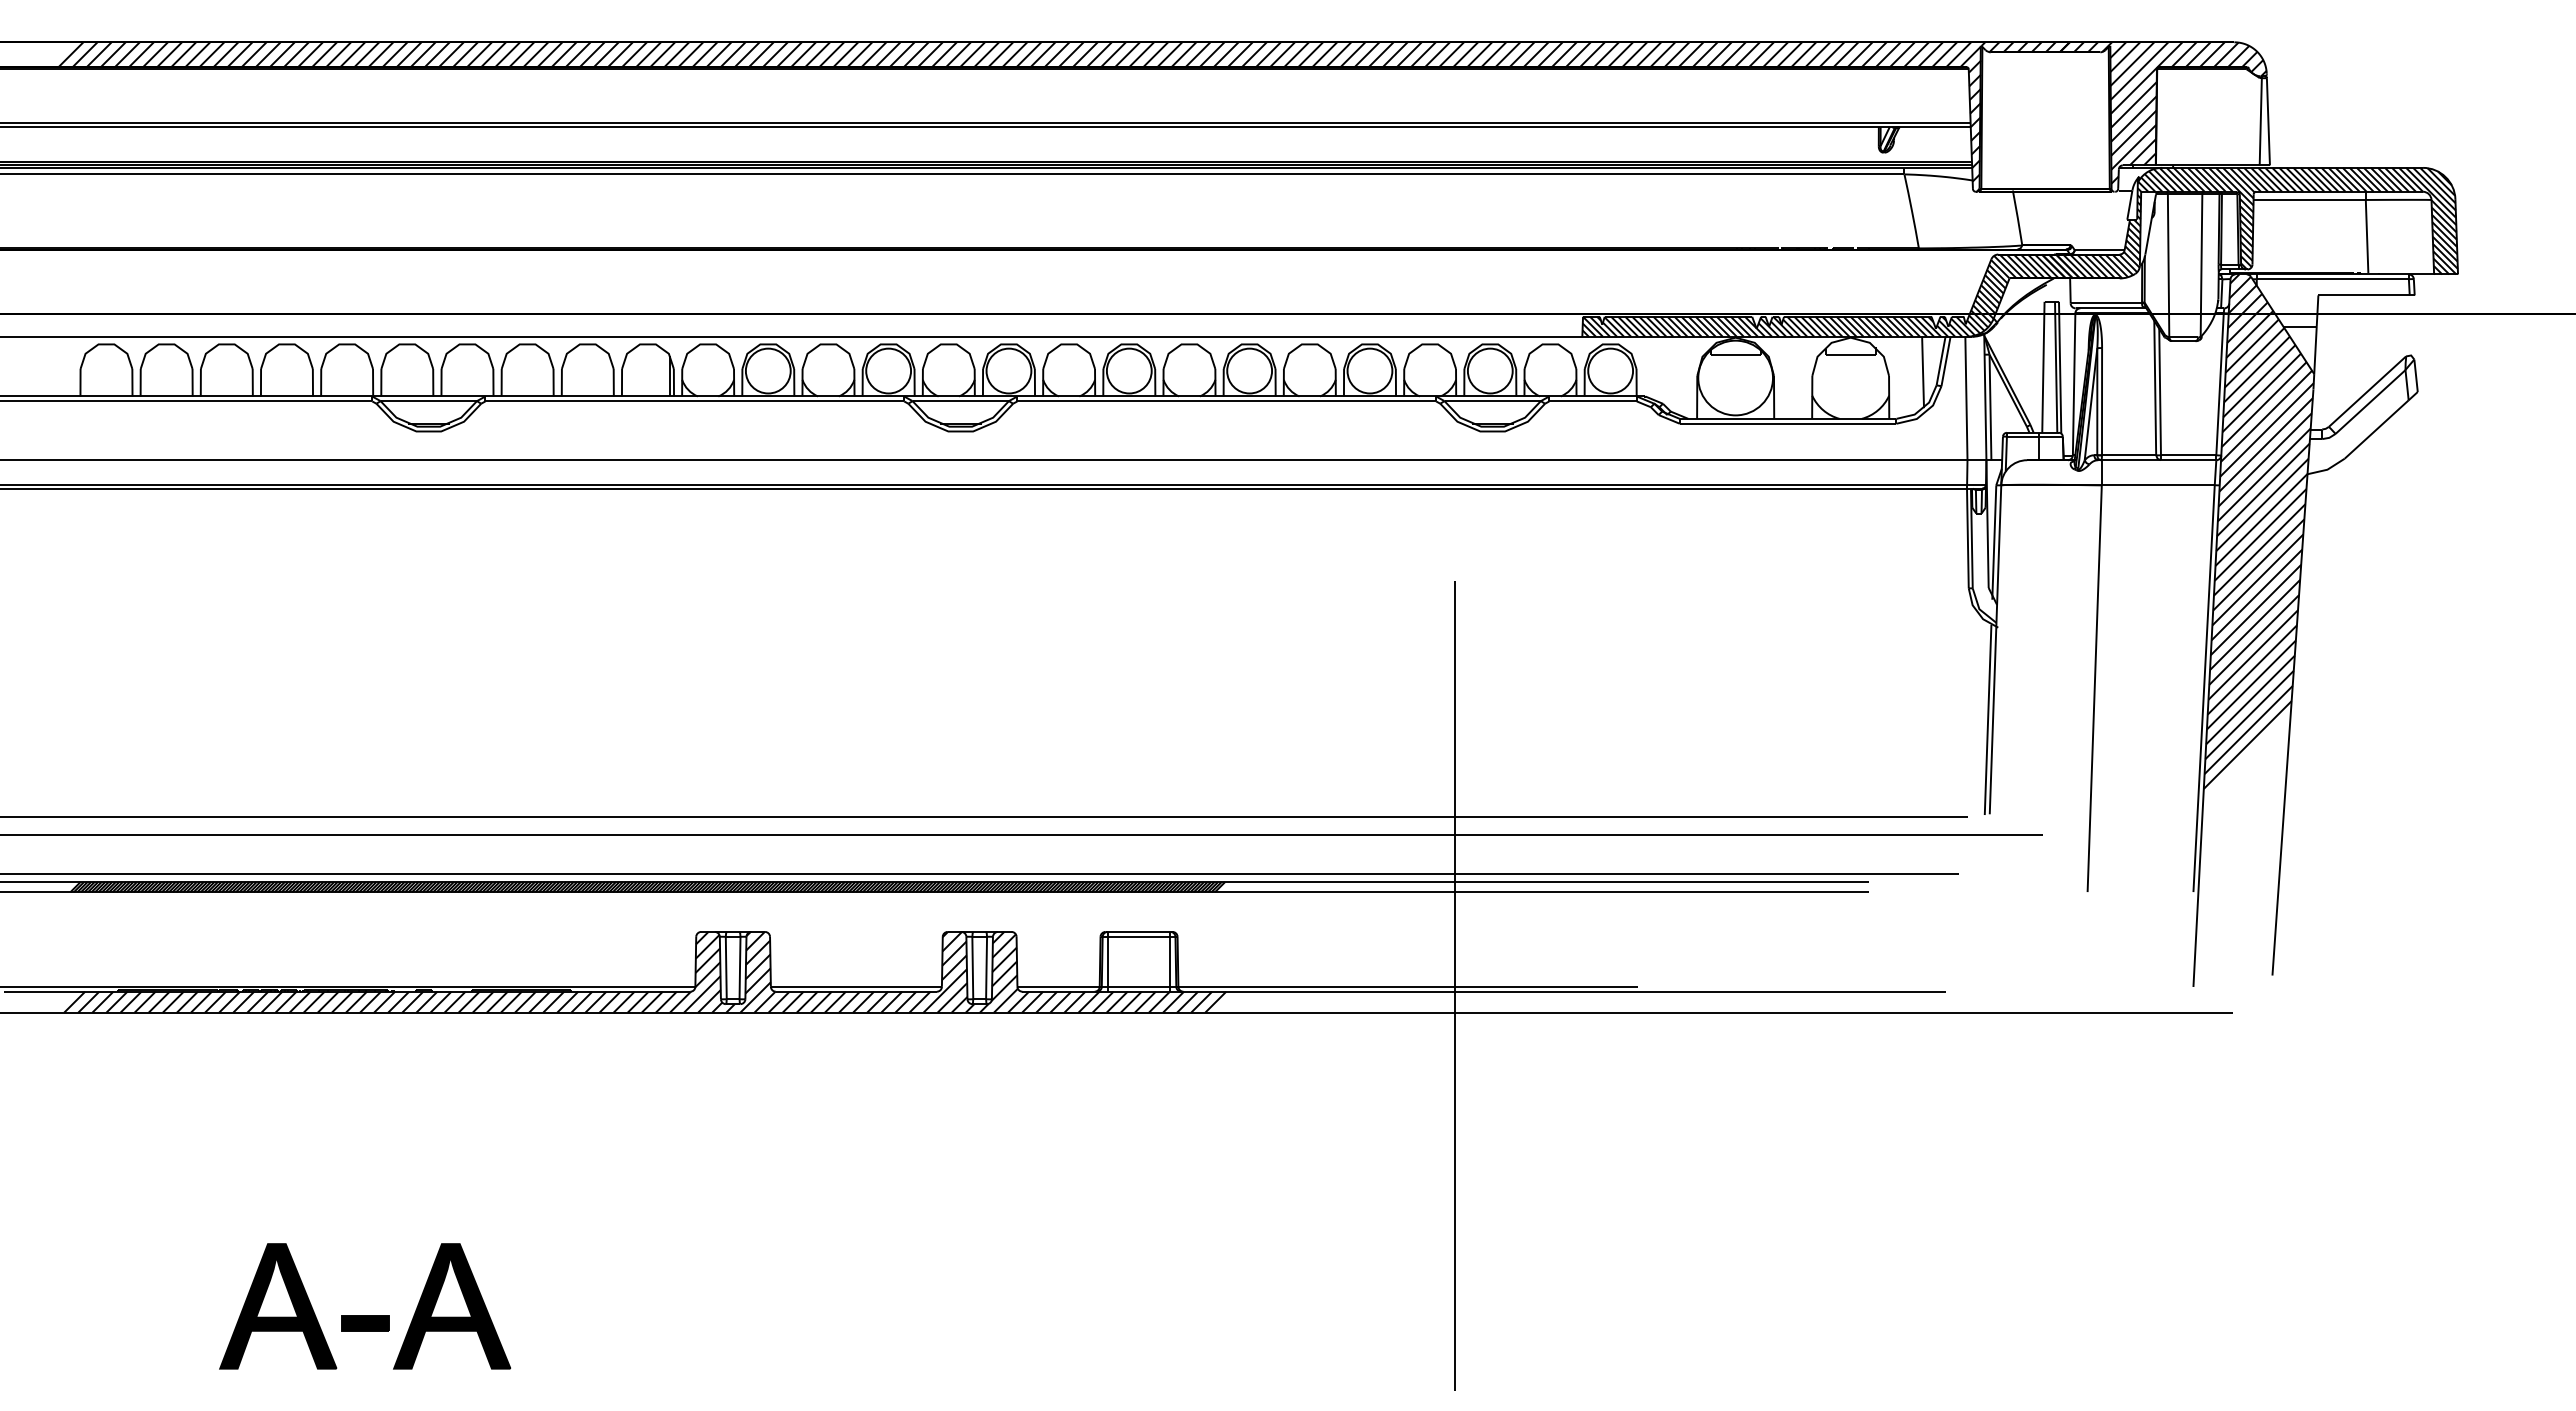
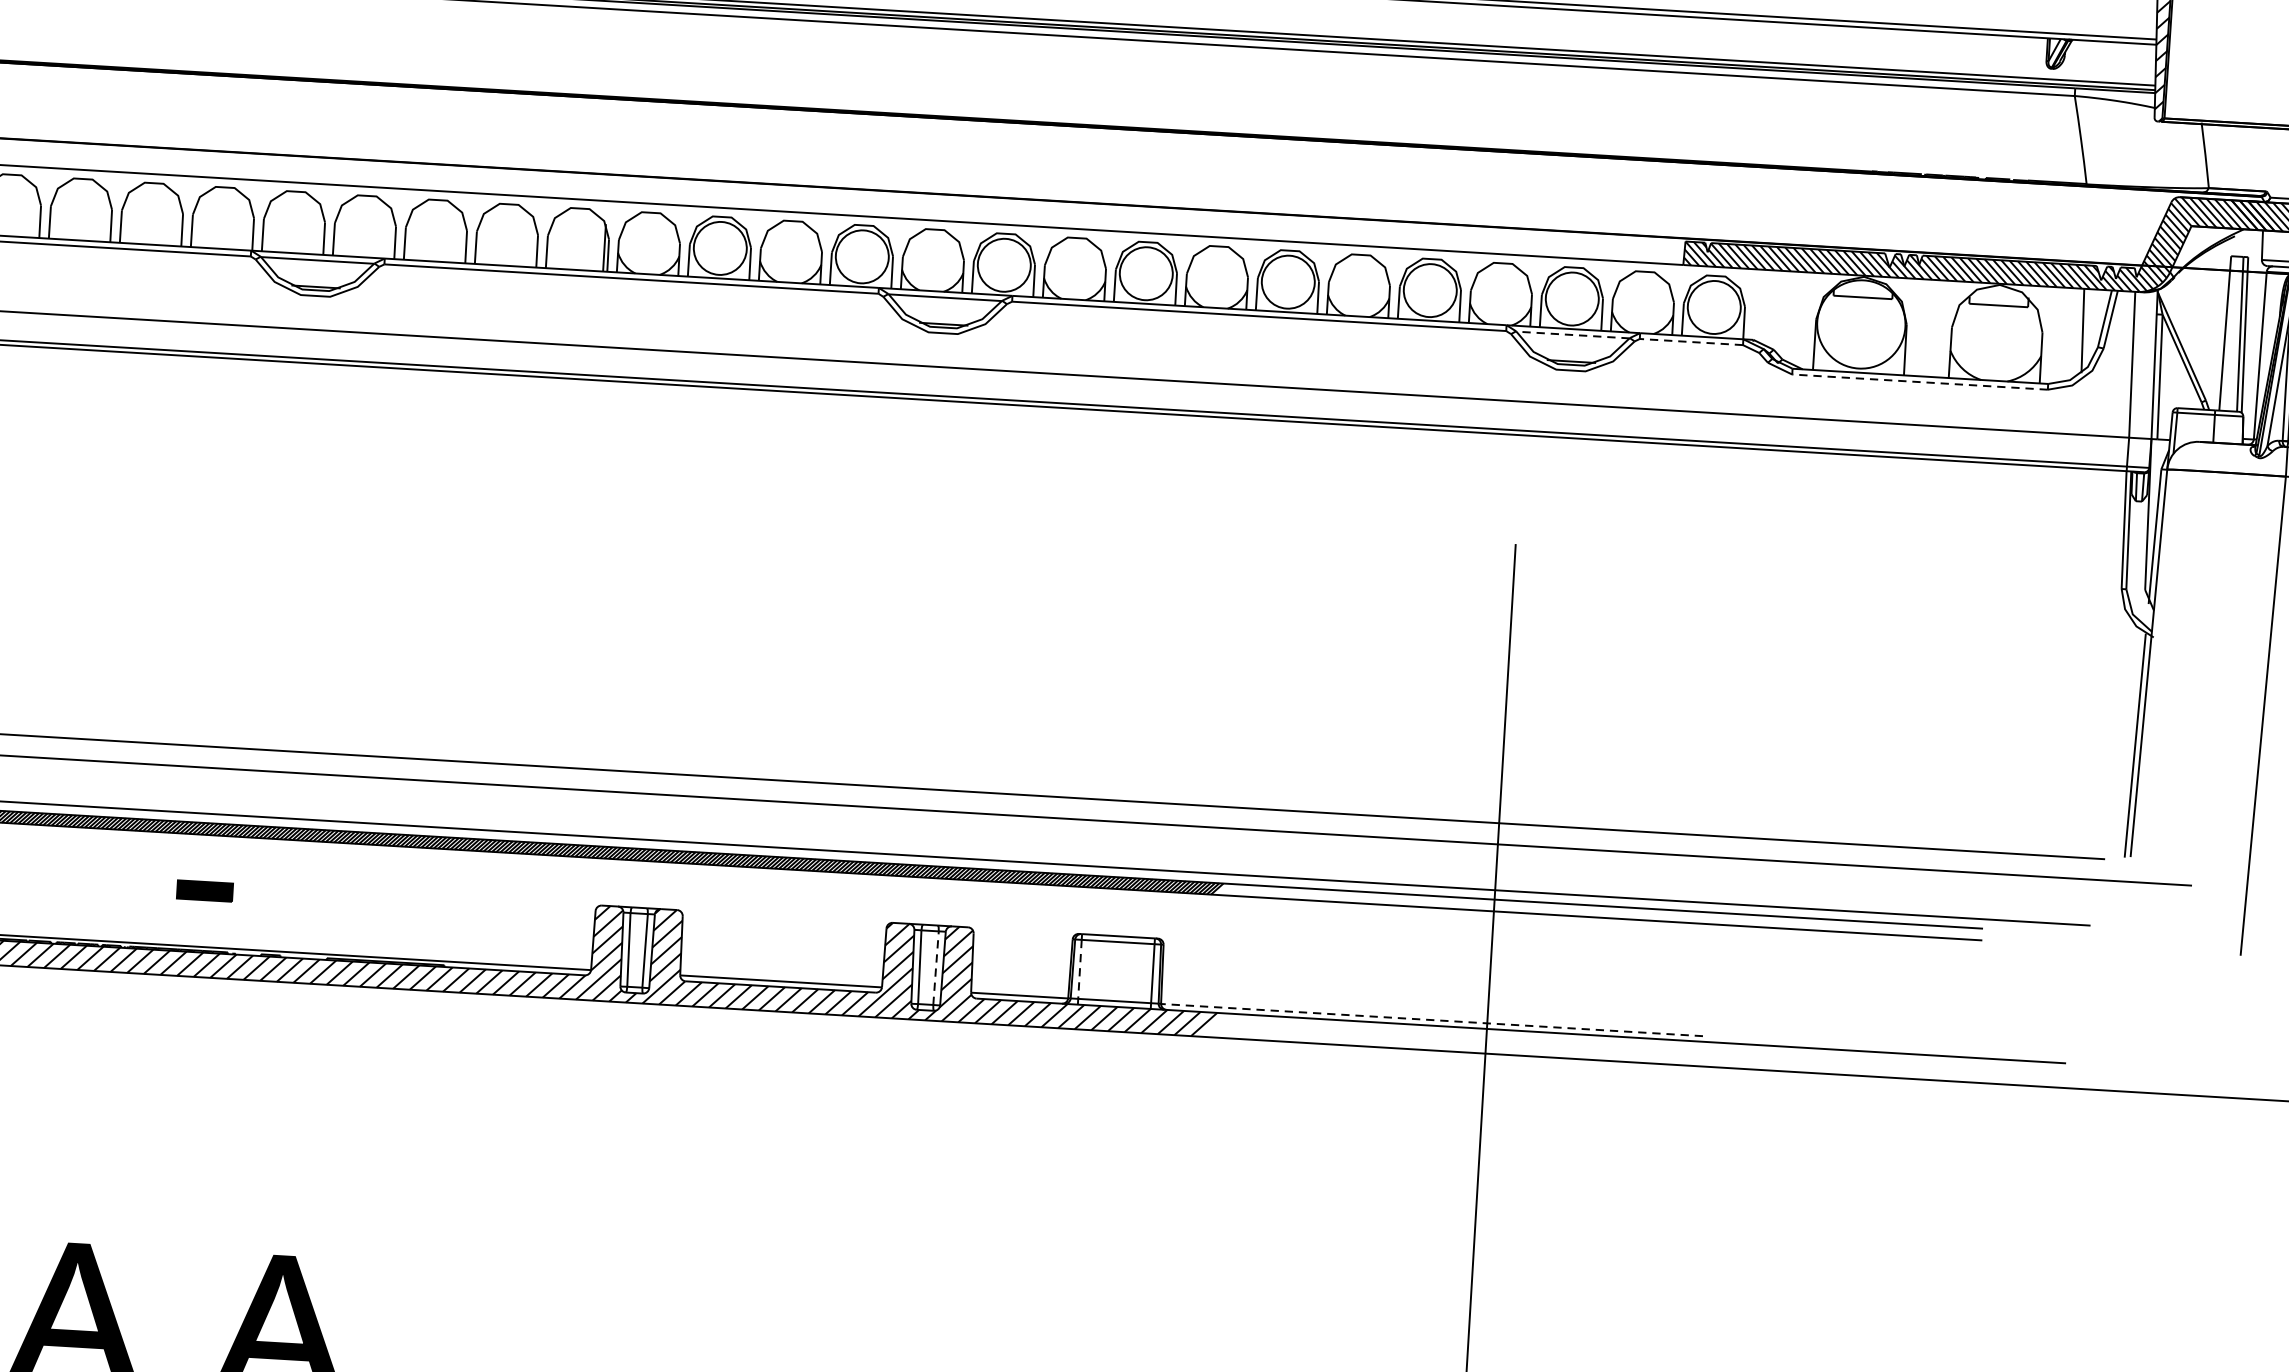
line: (1492, 401) -> (1572, 335), solid -> dashed
line: (1593, 401) -> (1691, 342), solid -> dashed
line: (1787, 423) -> (1919, 381), solid -> dashed
line: (1108, 962) -> (1080, 970), solid -> dashed
line: (986, 968) -> (935, 968), solid -> dashed
line: (1408, 986) -> (1432, 1019), solid -> dashed
part: (365, 1323) -> (205, 890), moved

